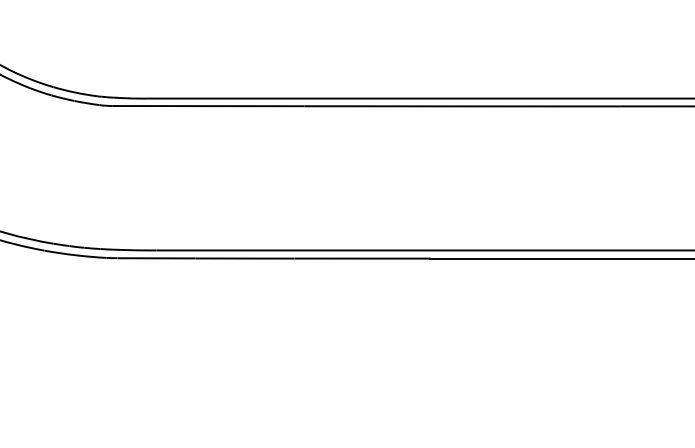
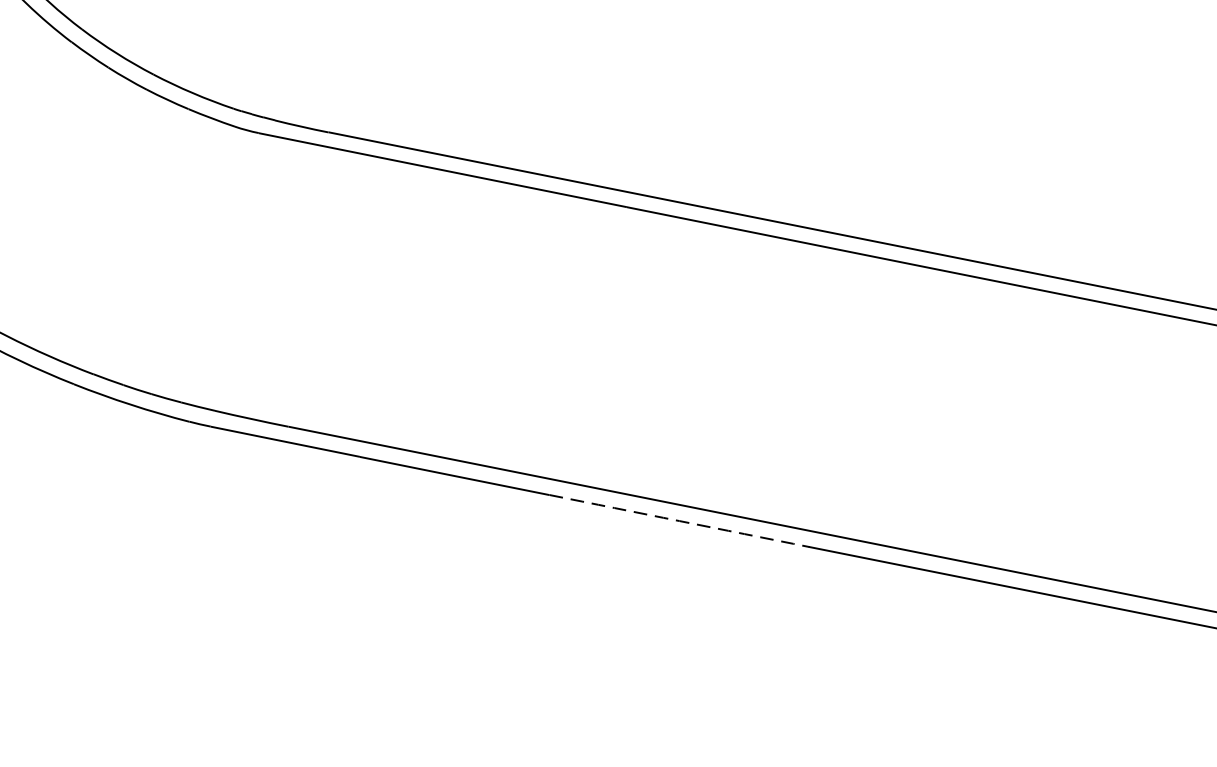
arc: (362, 258) -> (679, 520), solid -> dashed

